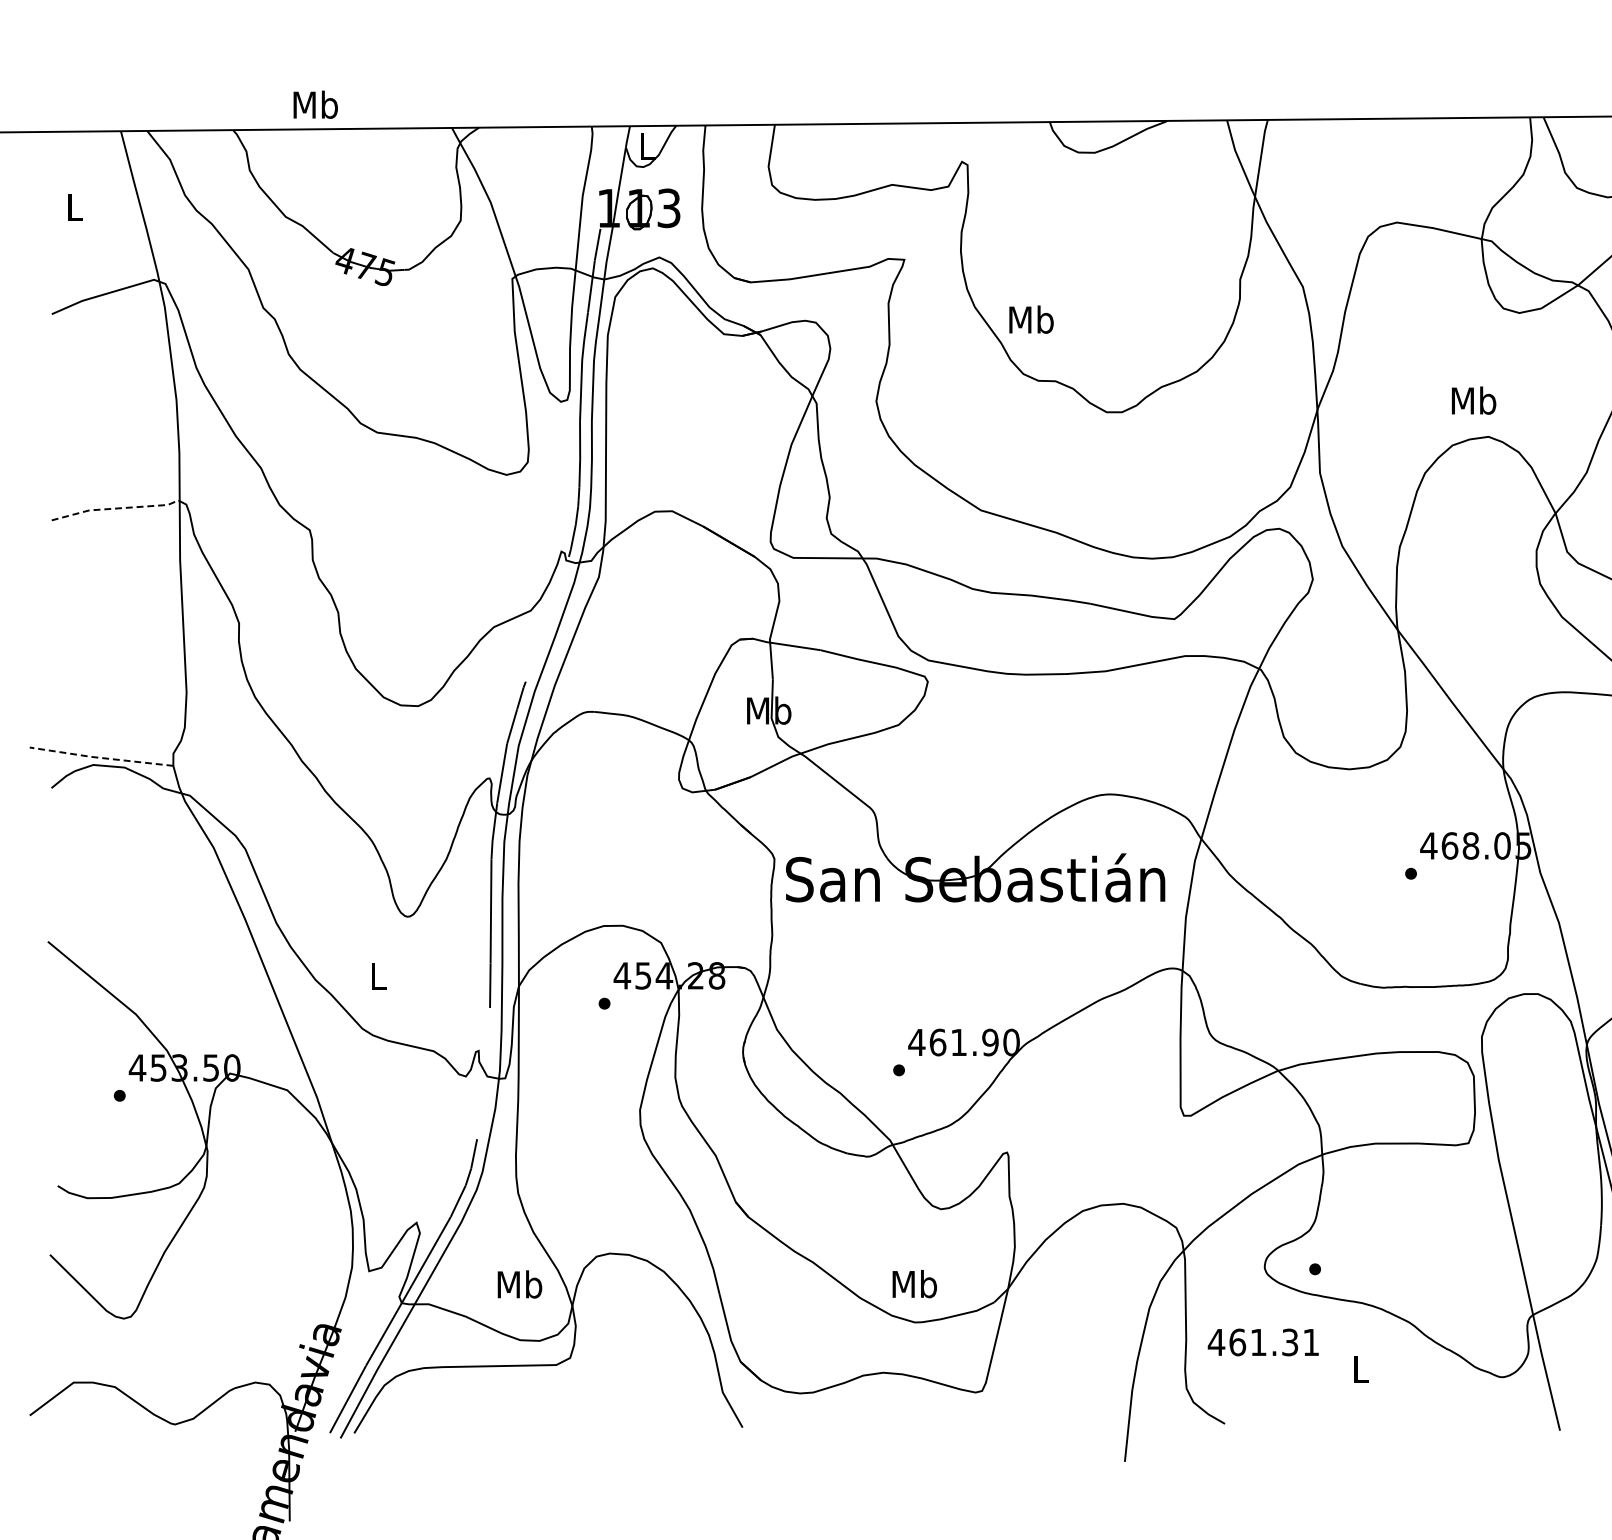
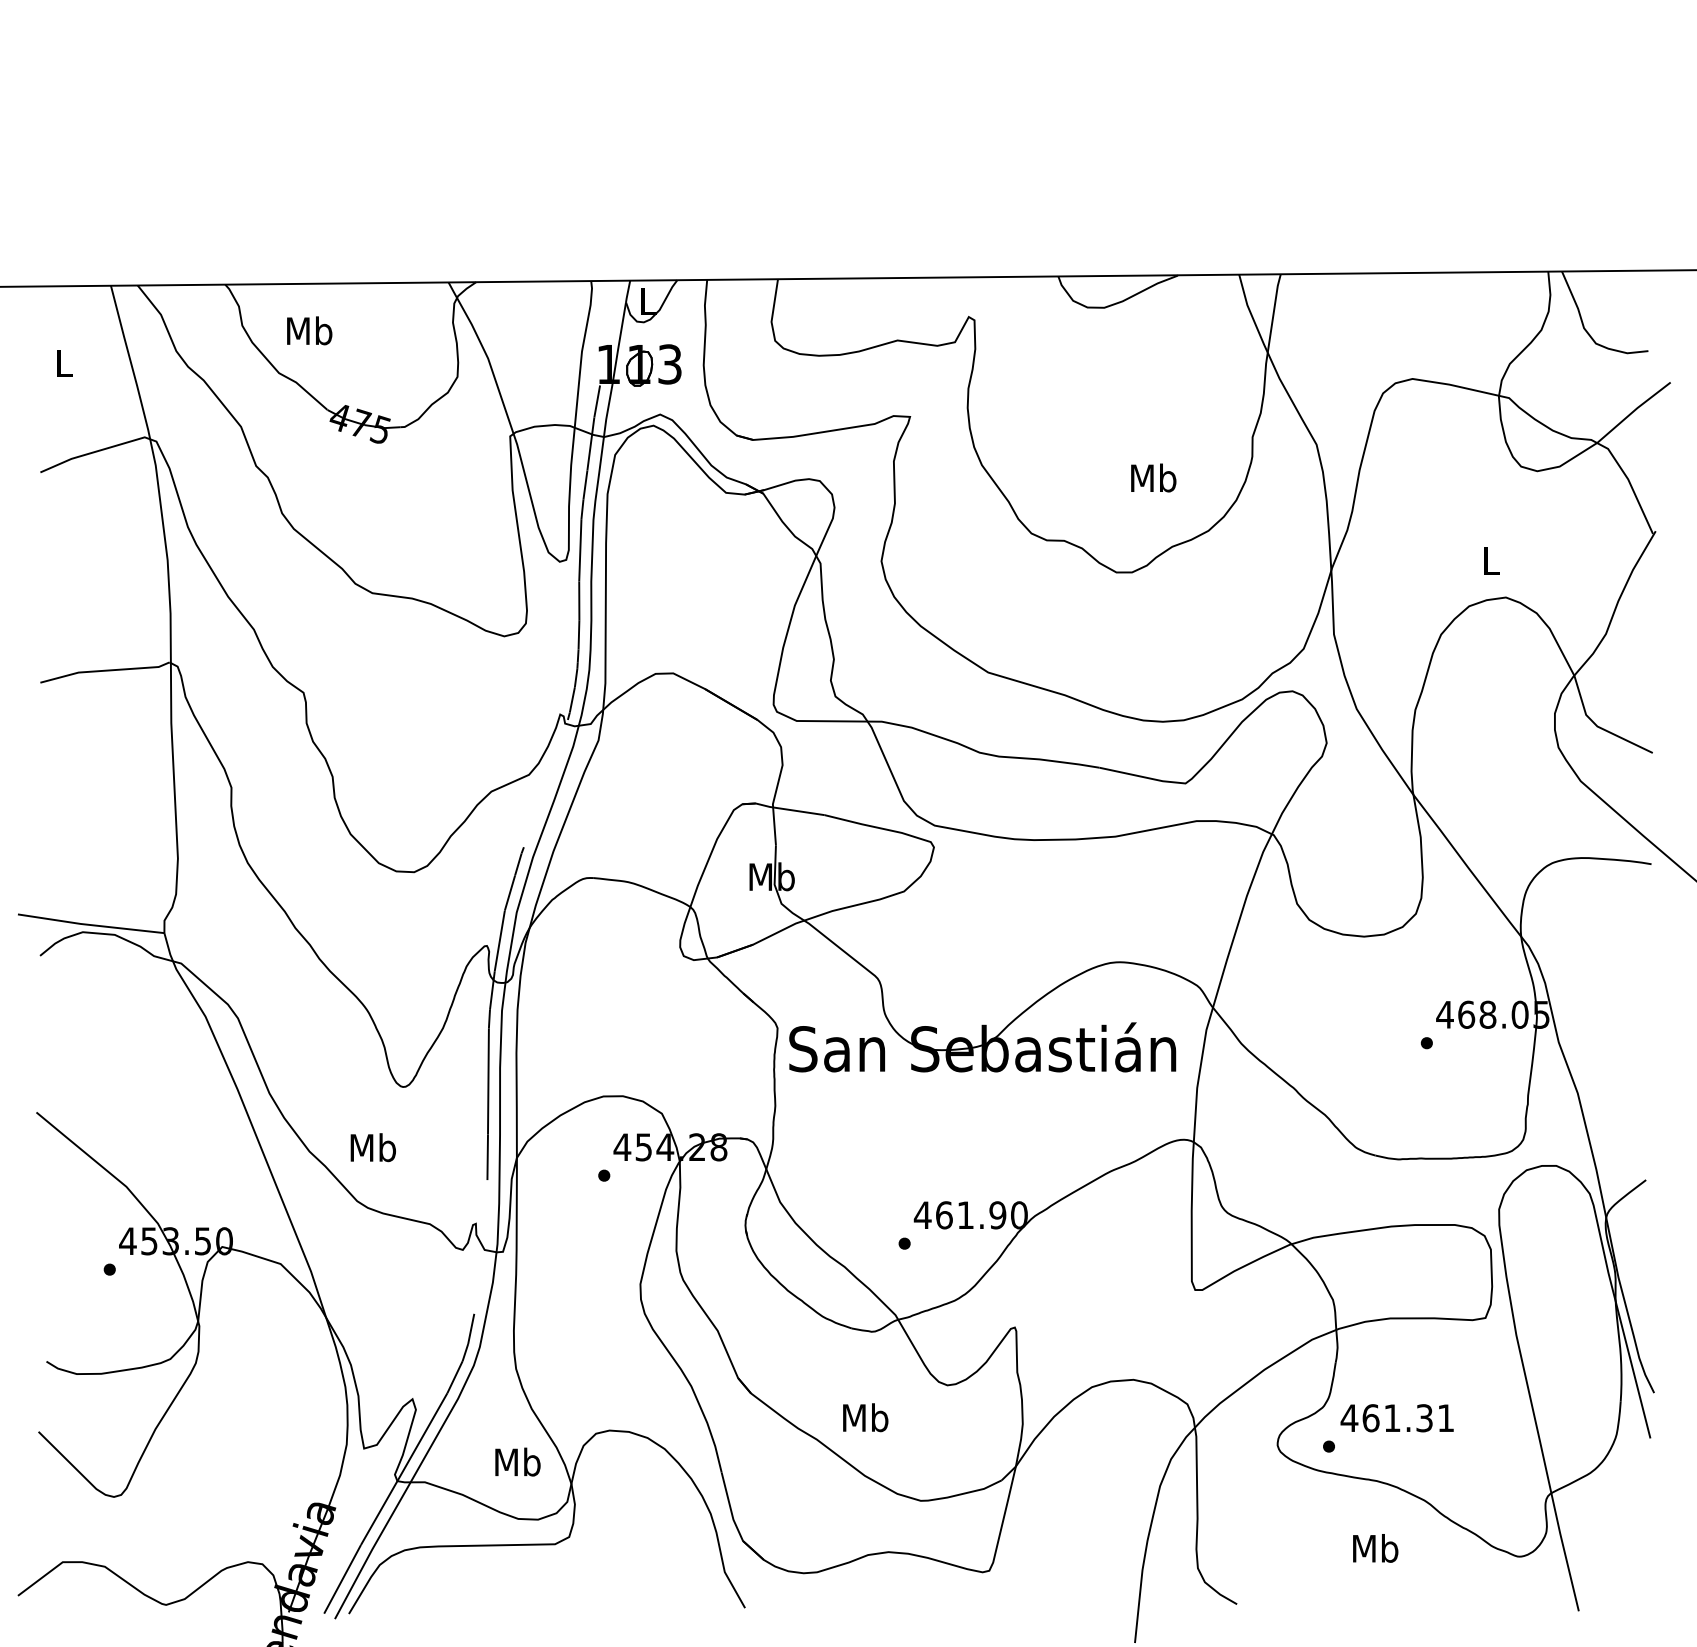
text: (315, 104) -> (309, 330), moved
text: (1031, 319) -> (1153, 477), moved
text: (1473, 400) -> (1490, 560), Mb -> L
line: (115, 508) -> (105, 670), dashed -> solid
line: (100, 758) -> (90, 925), dashed -> solid
text: (377, 976) -> (372, 1147), L -> Mb
text: (914, 1283) -> (865, 1417), moved
text: (1262, 1342) -> (1396, 1418), moved
text: (1360, 1369) -> (1375, 1548), L -> Mb

